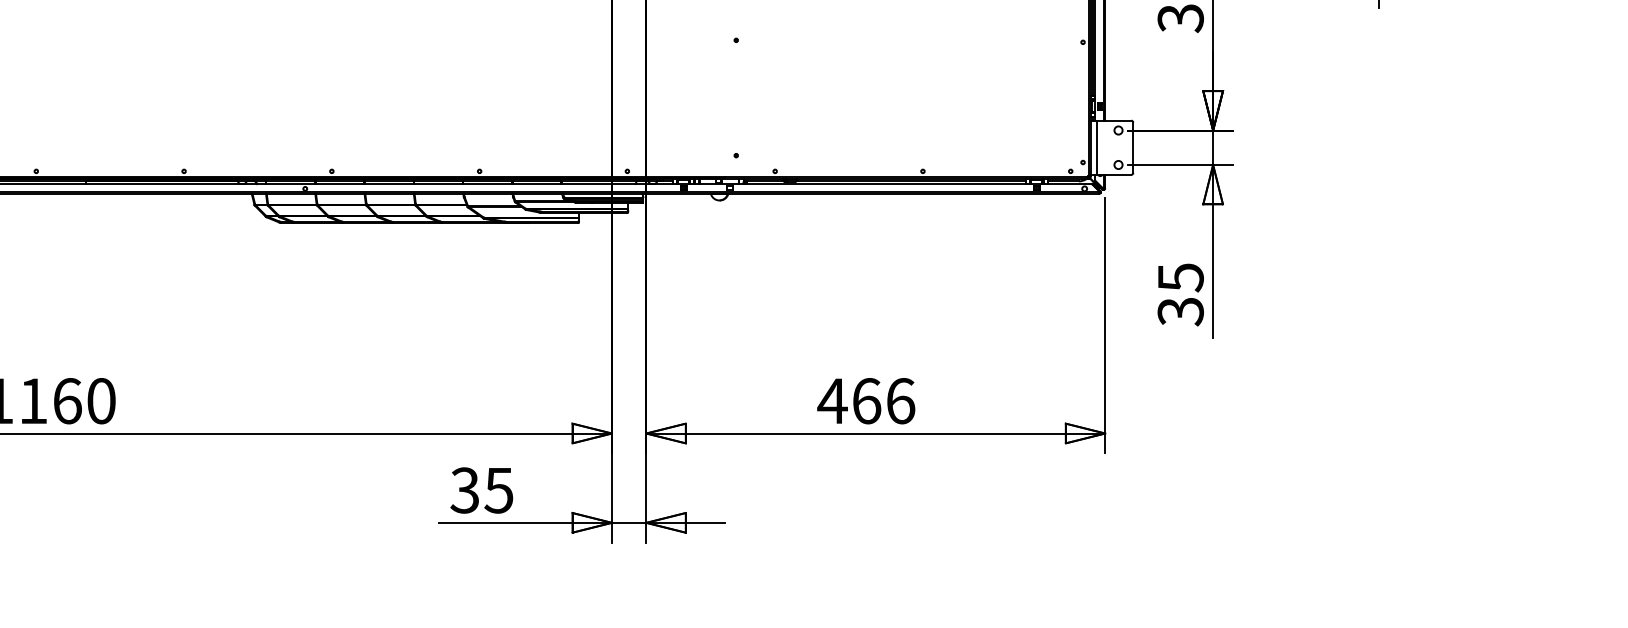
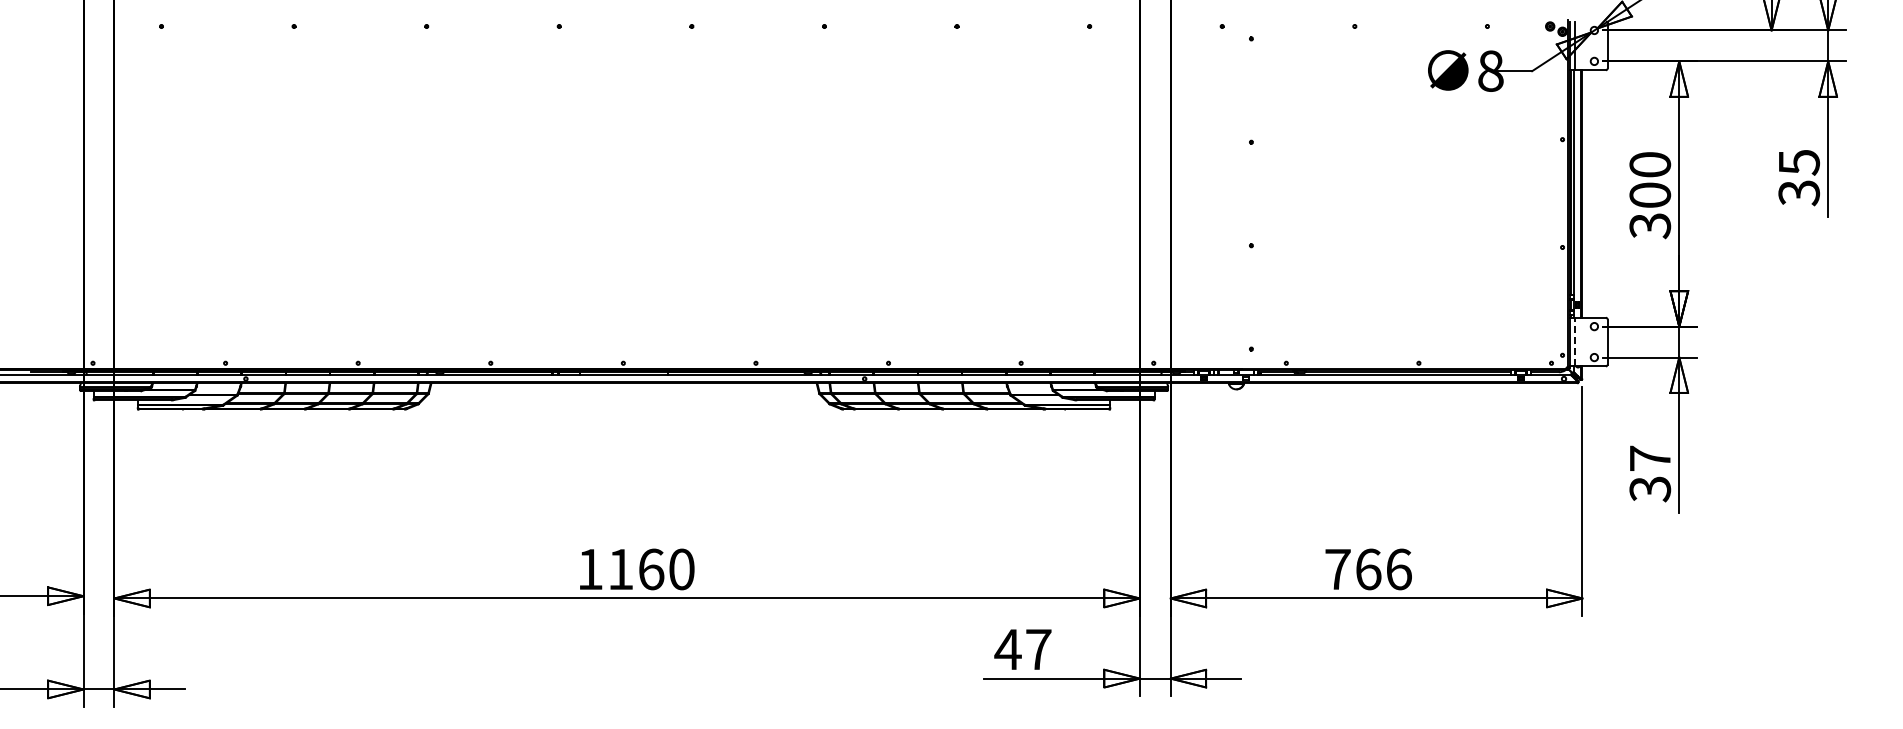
line: (1096, 147) -> (1574, 341), solid -> dashed
text: (1181, 277) -> (1650, 458), 35 -> 37
text: (832, 401) -> (1337, 569), 466 -> 766
text: (481, 490) -> (1022, 649), 35 -> 47

